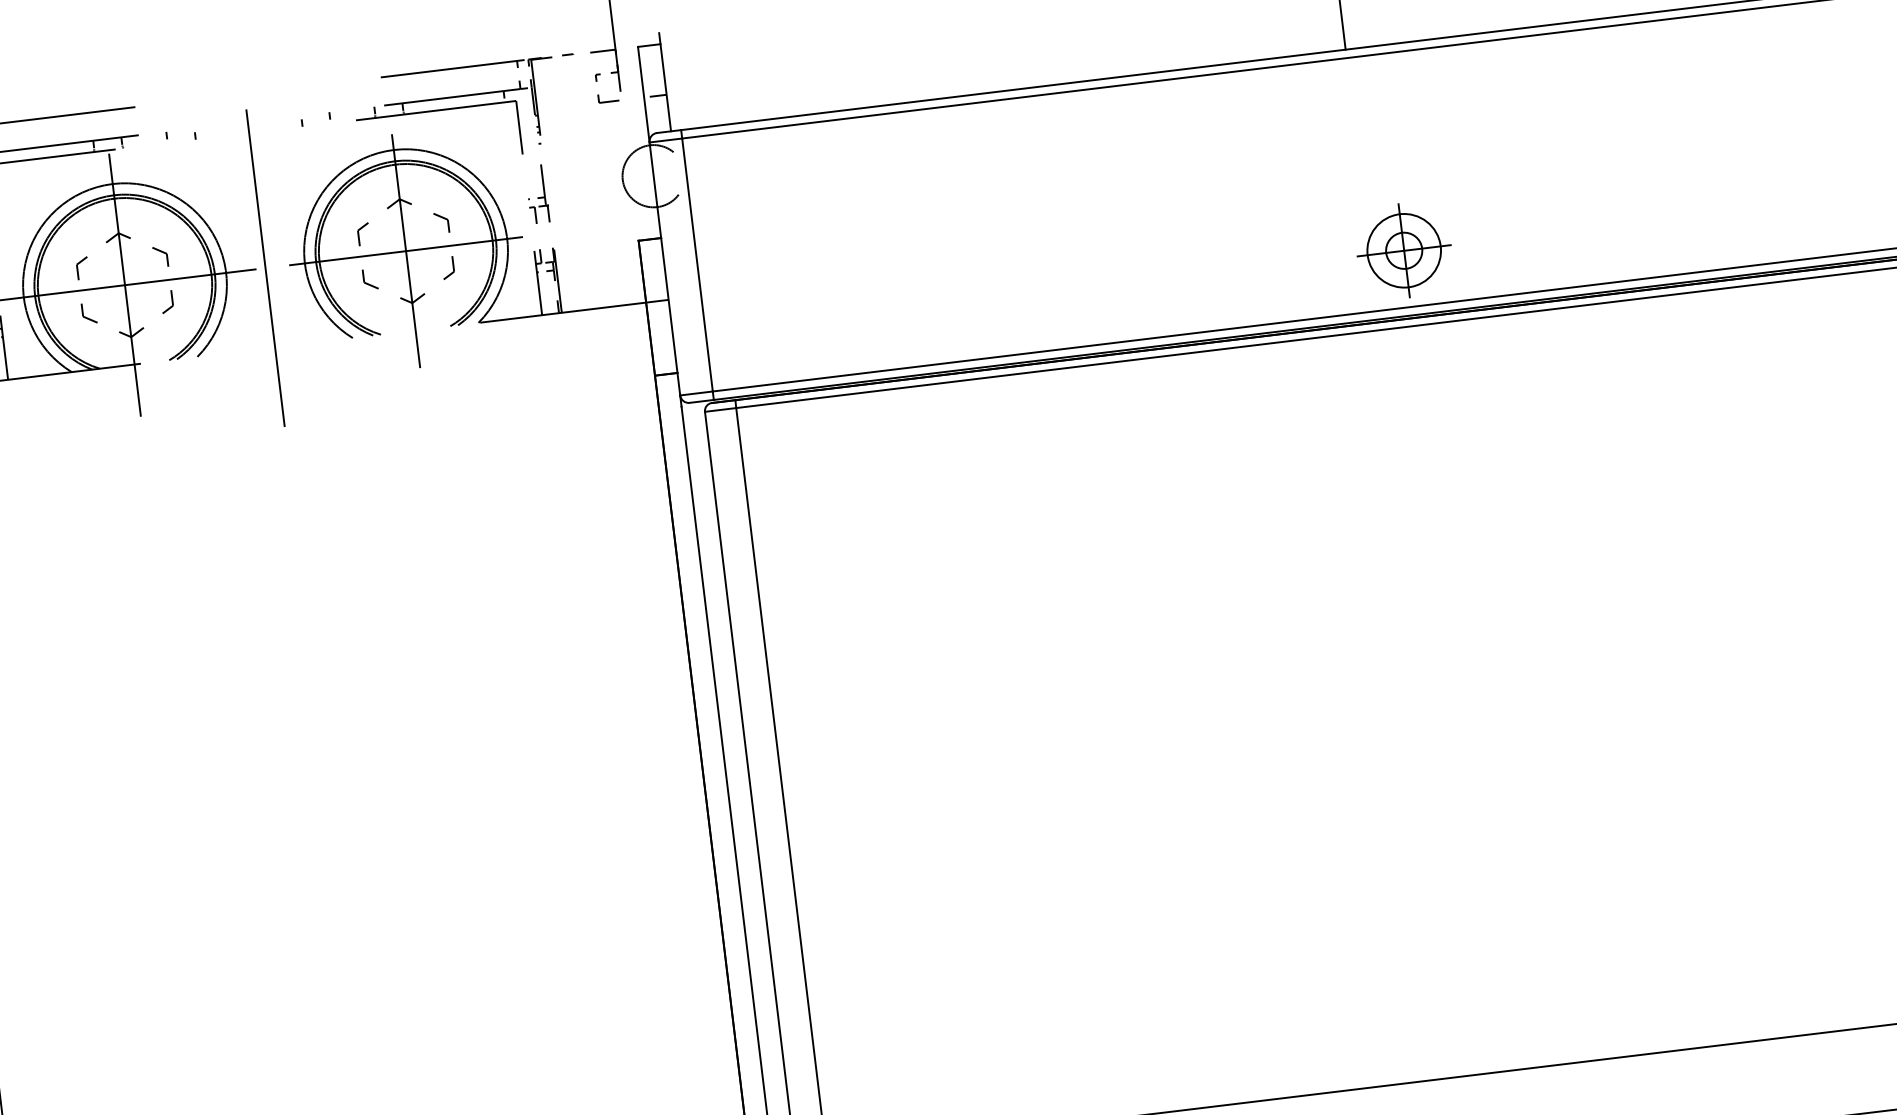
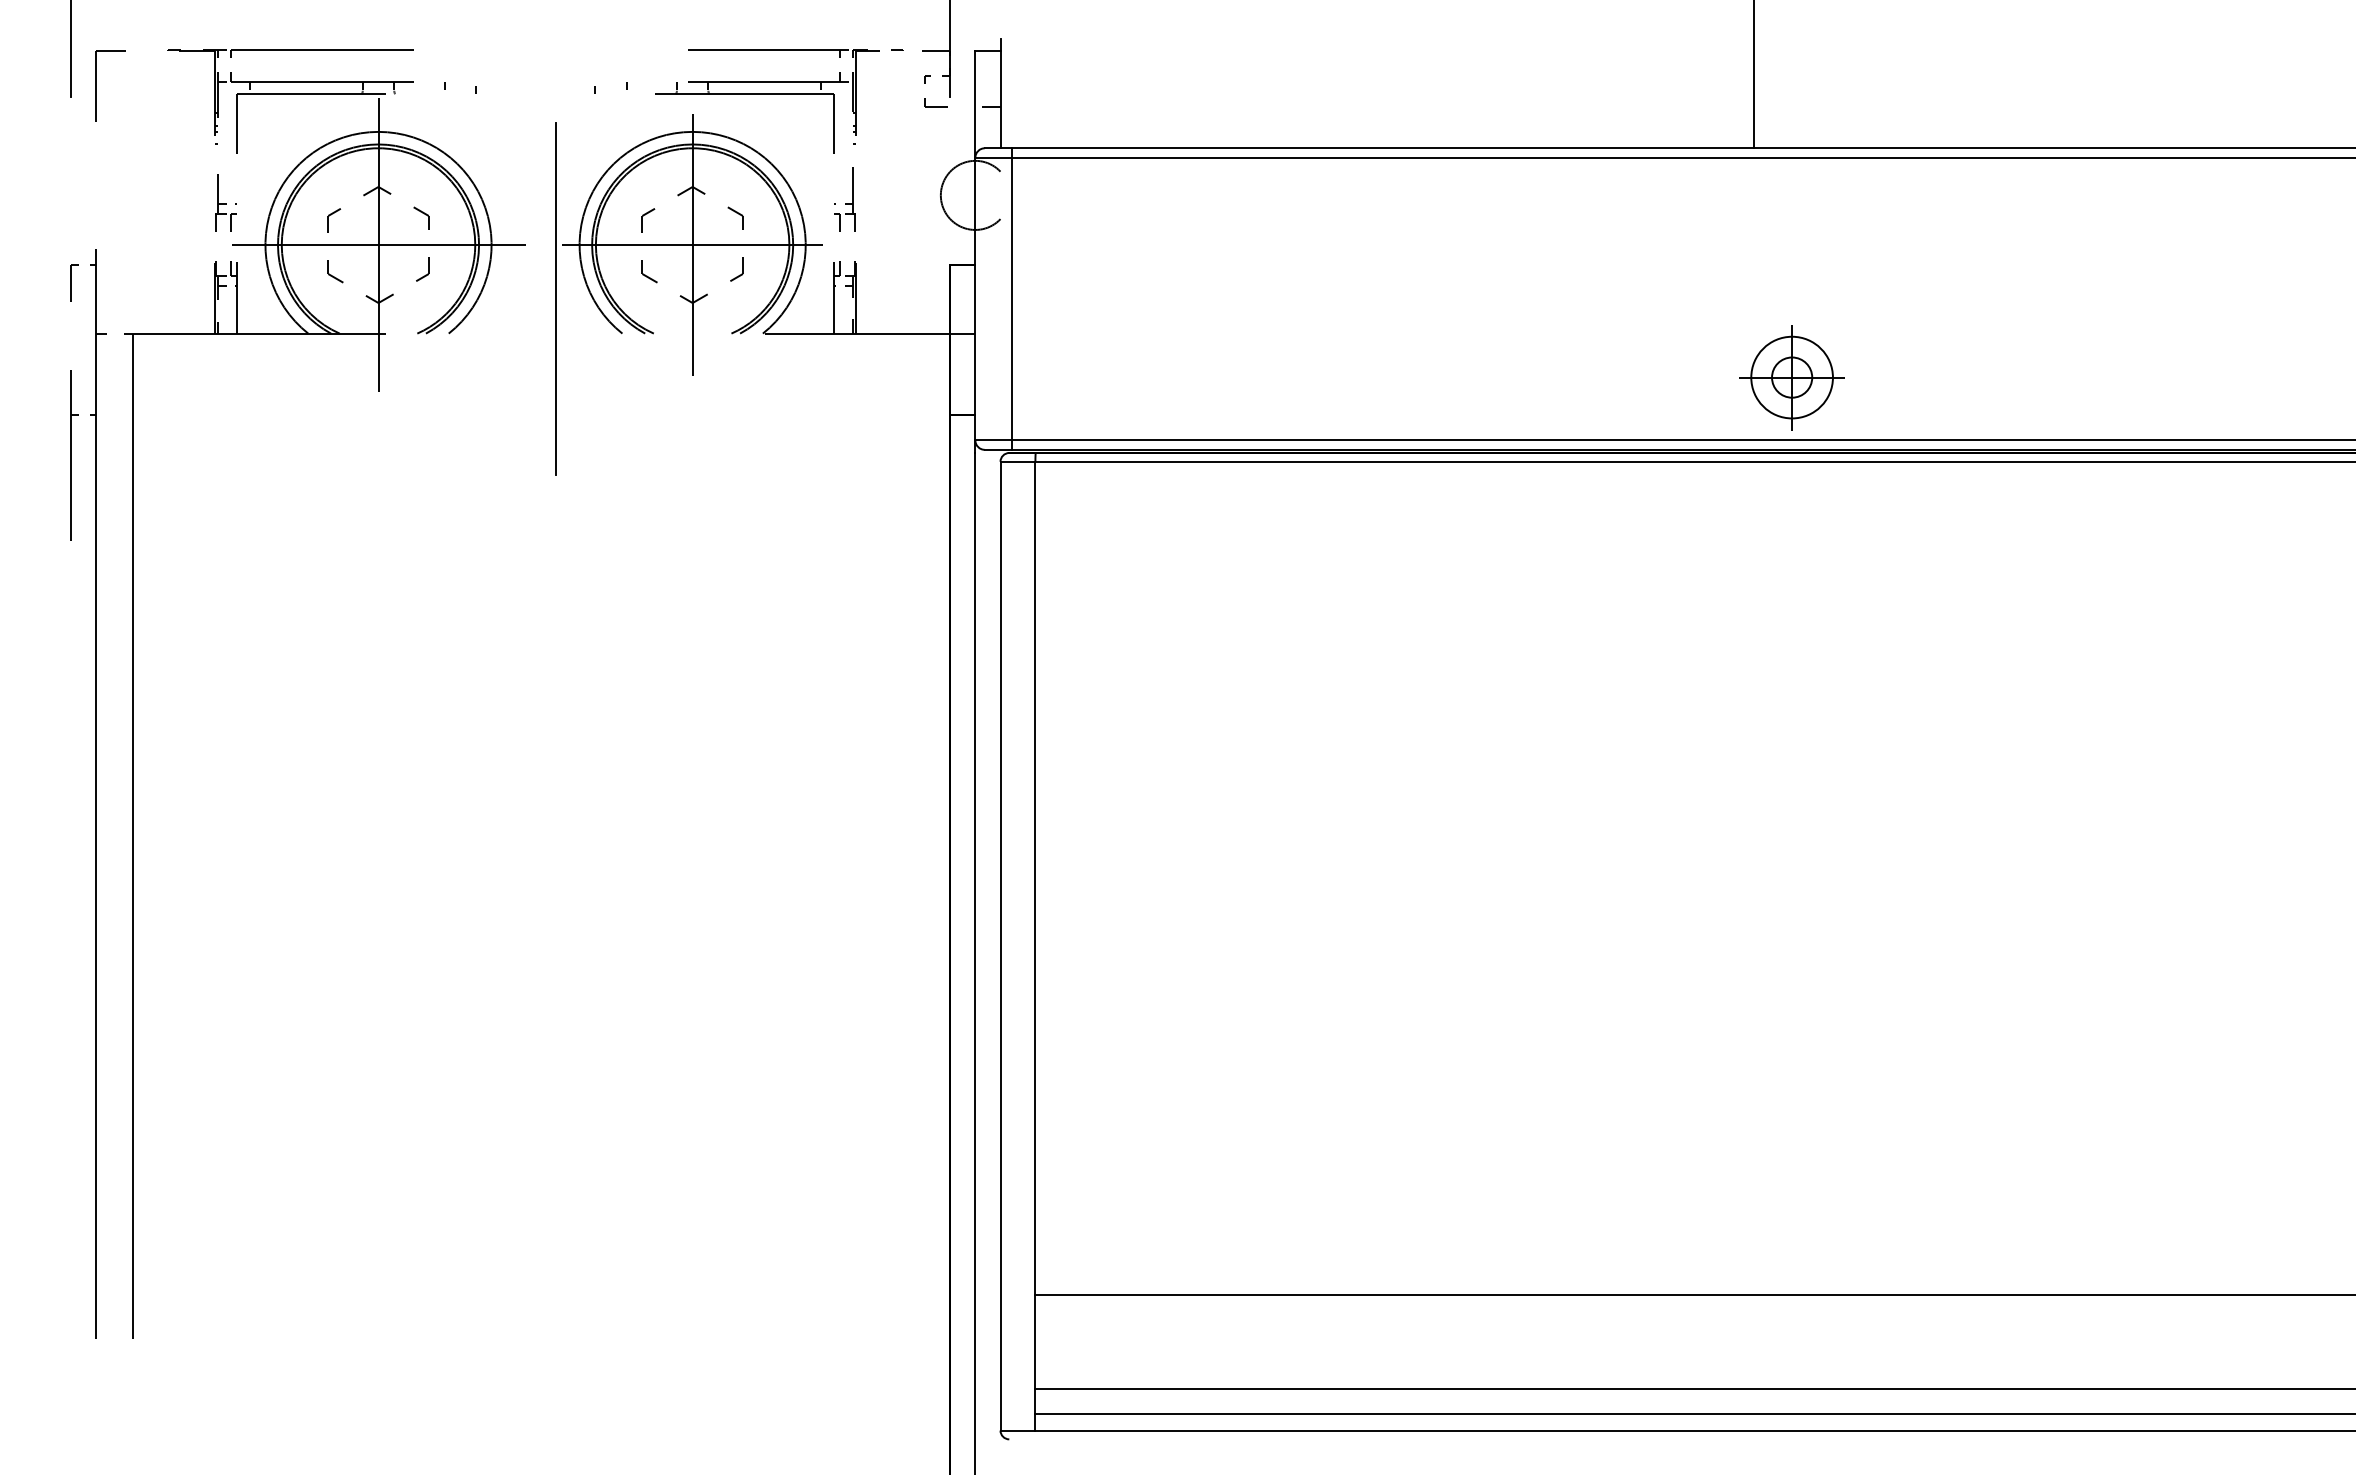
line: (265, 267) -> (555, 298), moved

